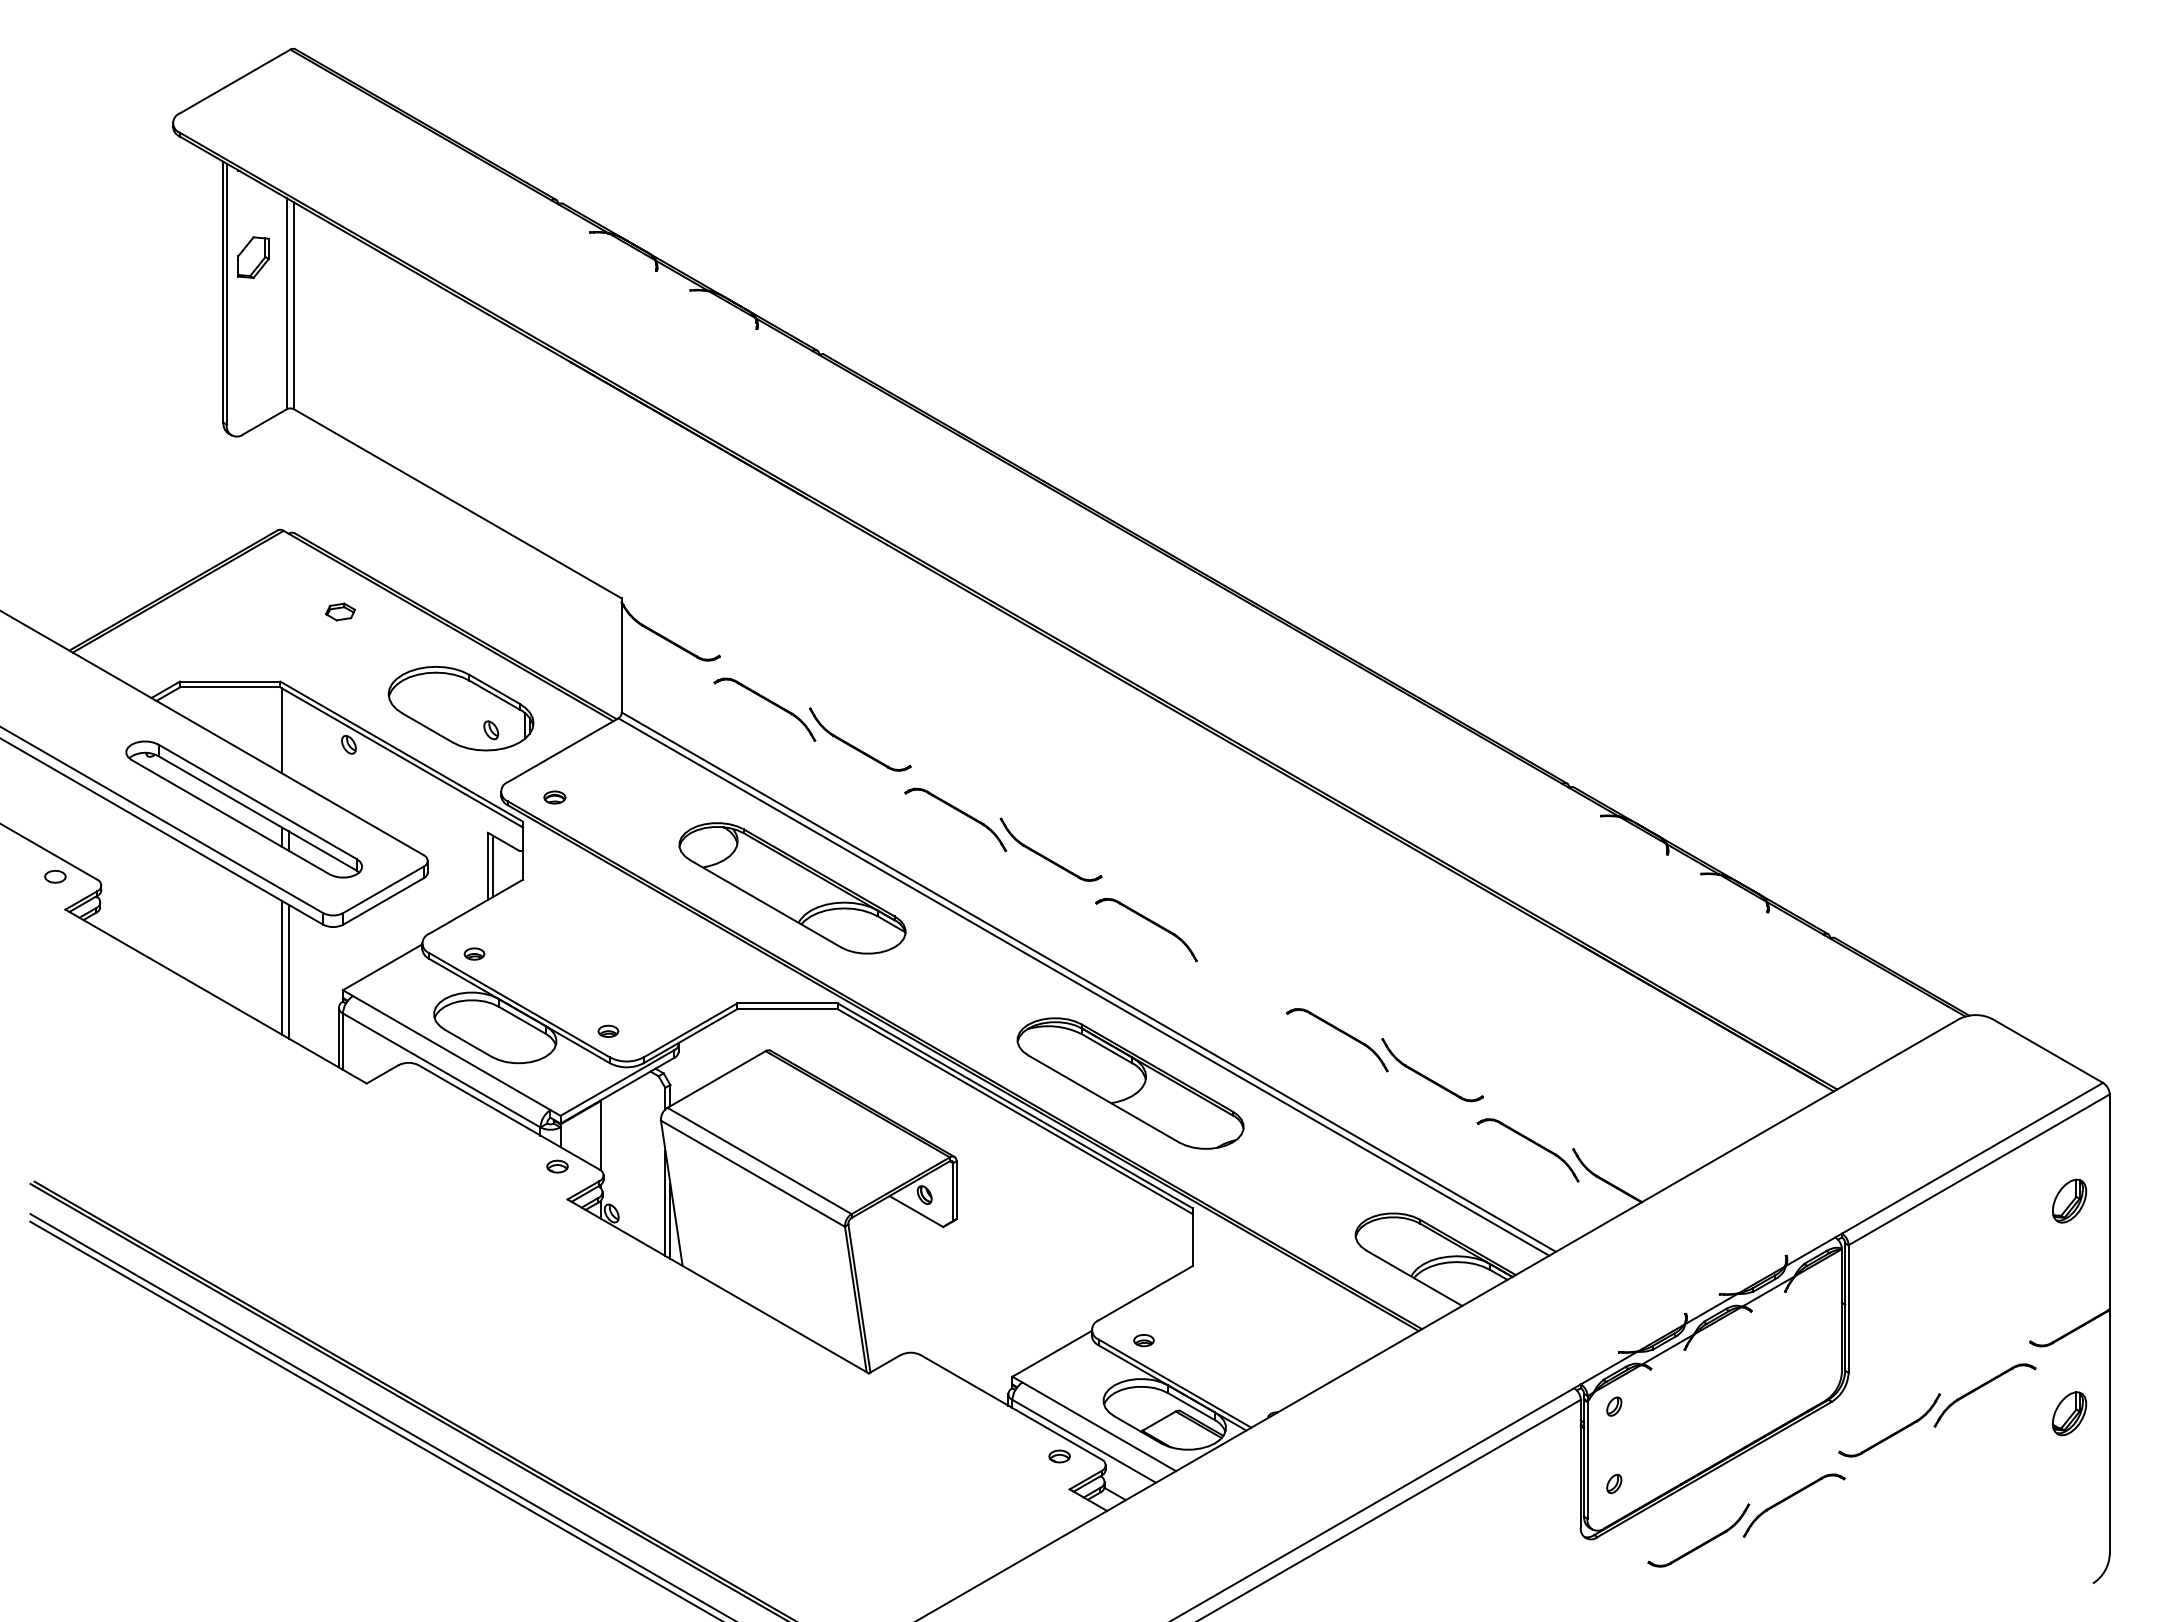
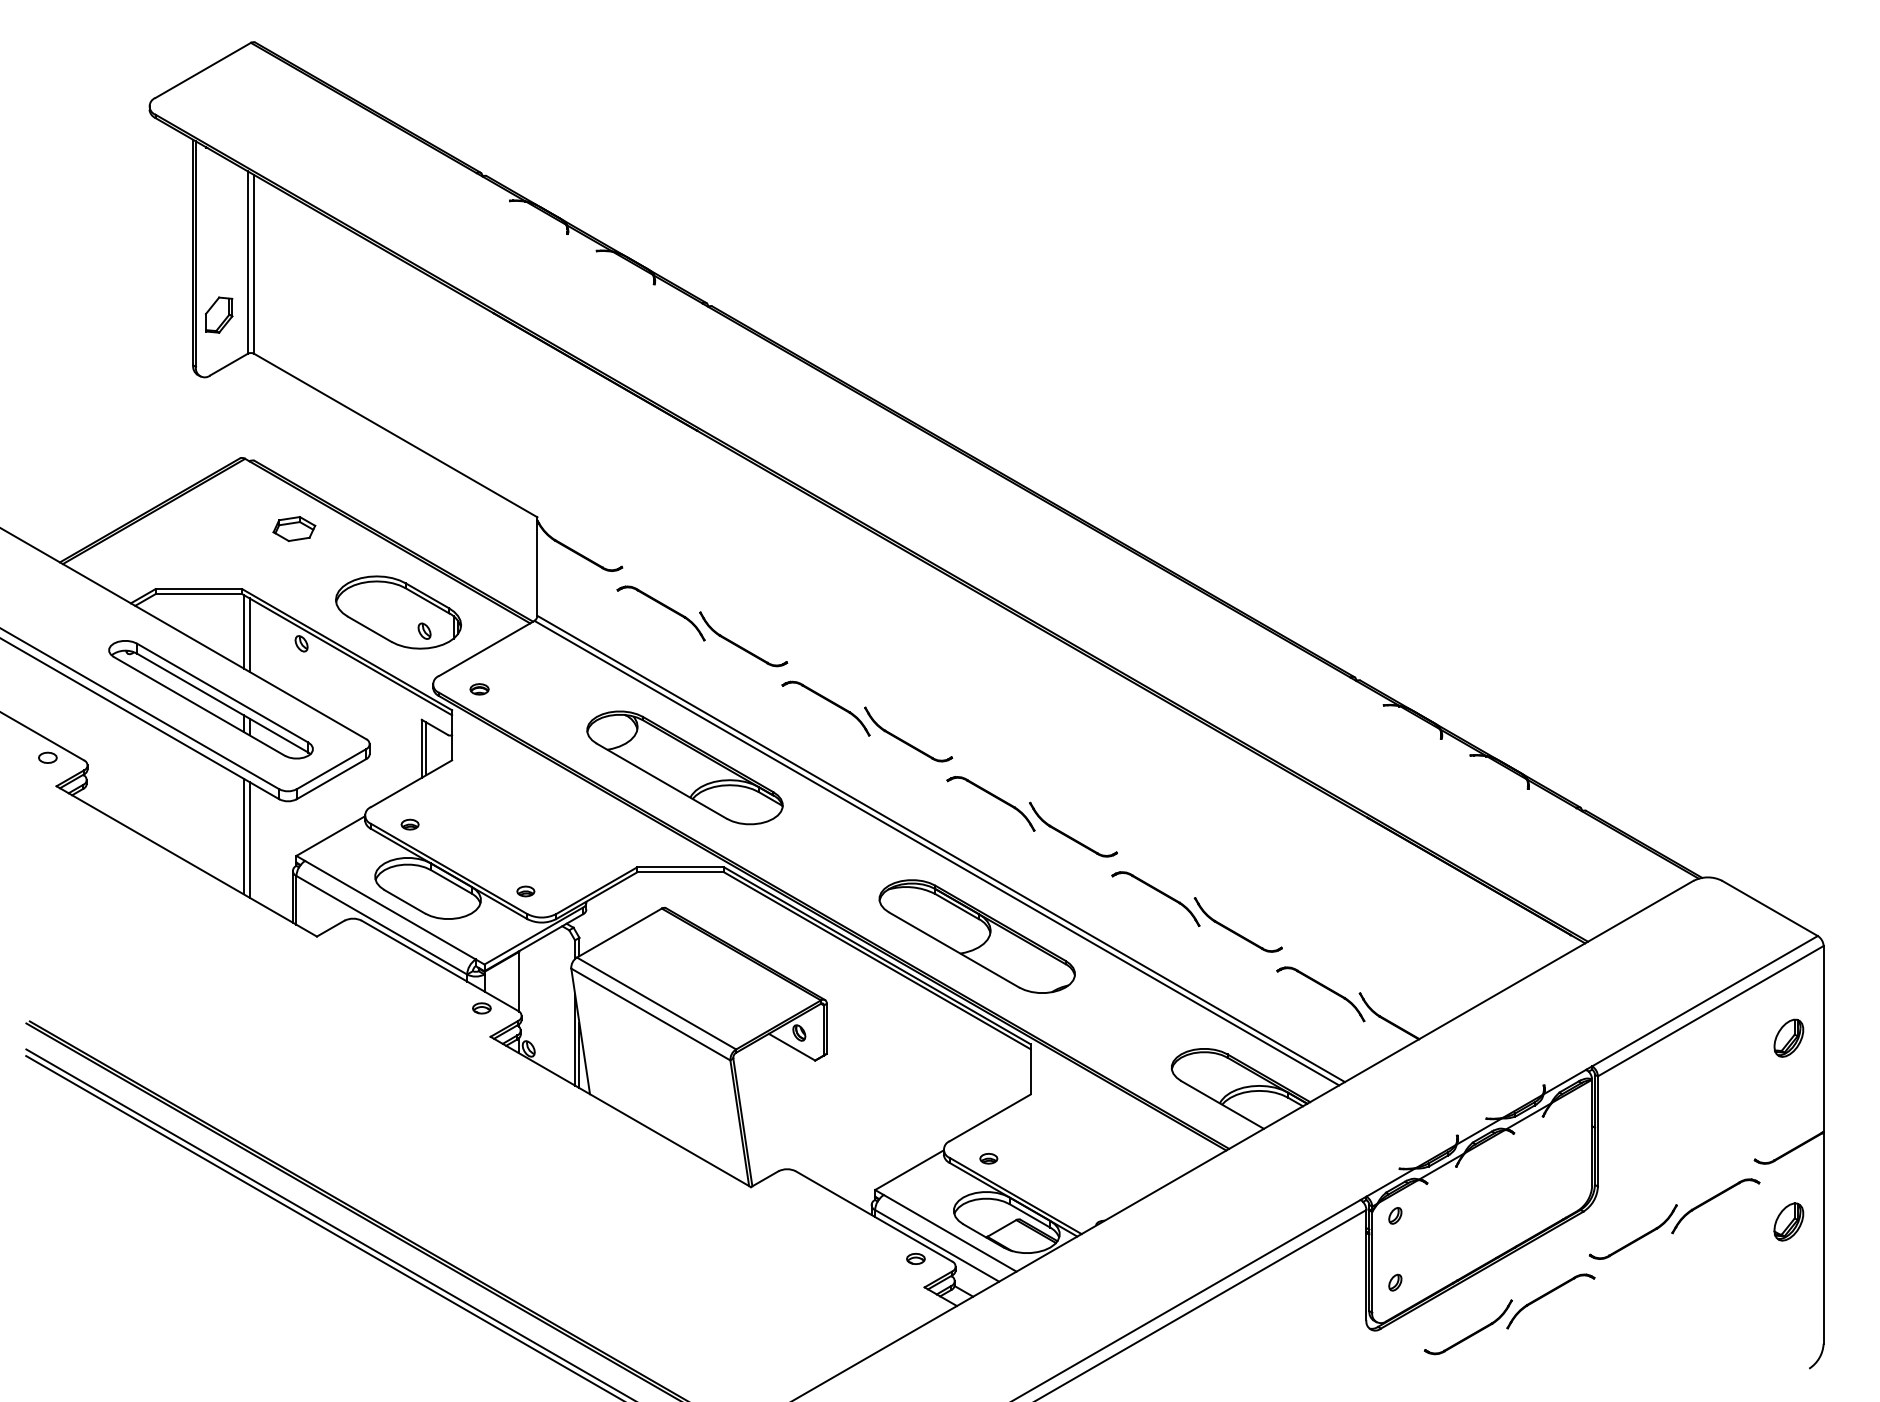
part: (253, 257) -> (219, 315), moved
part: (340, 611) -> (294, 528), size x1.67
line: (288, 734) -> (249, 634), added
part: (1236, 966) -> (1068, 835), added

